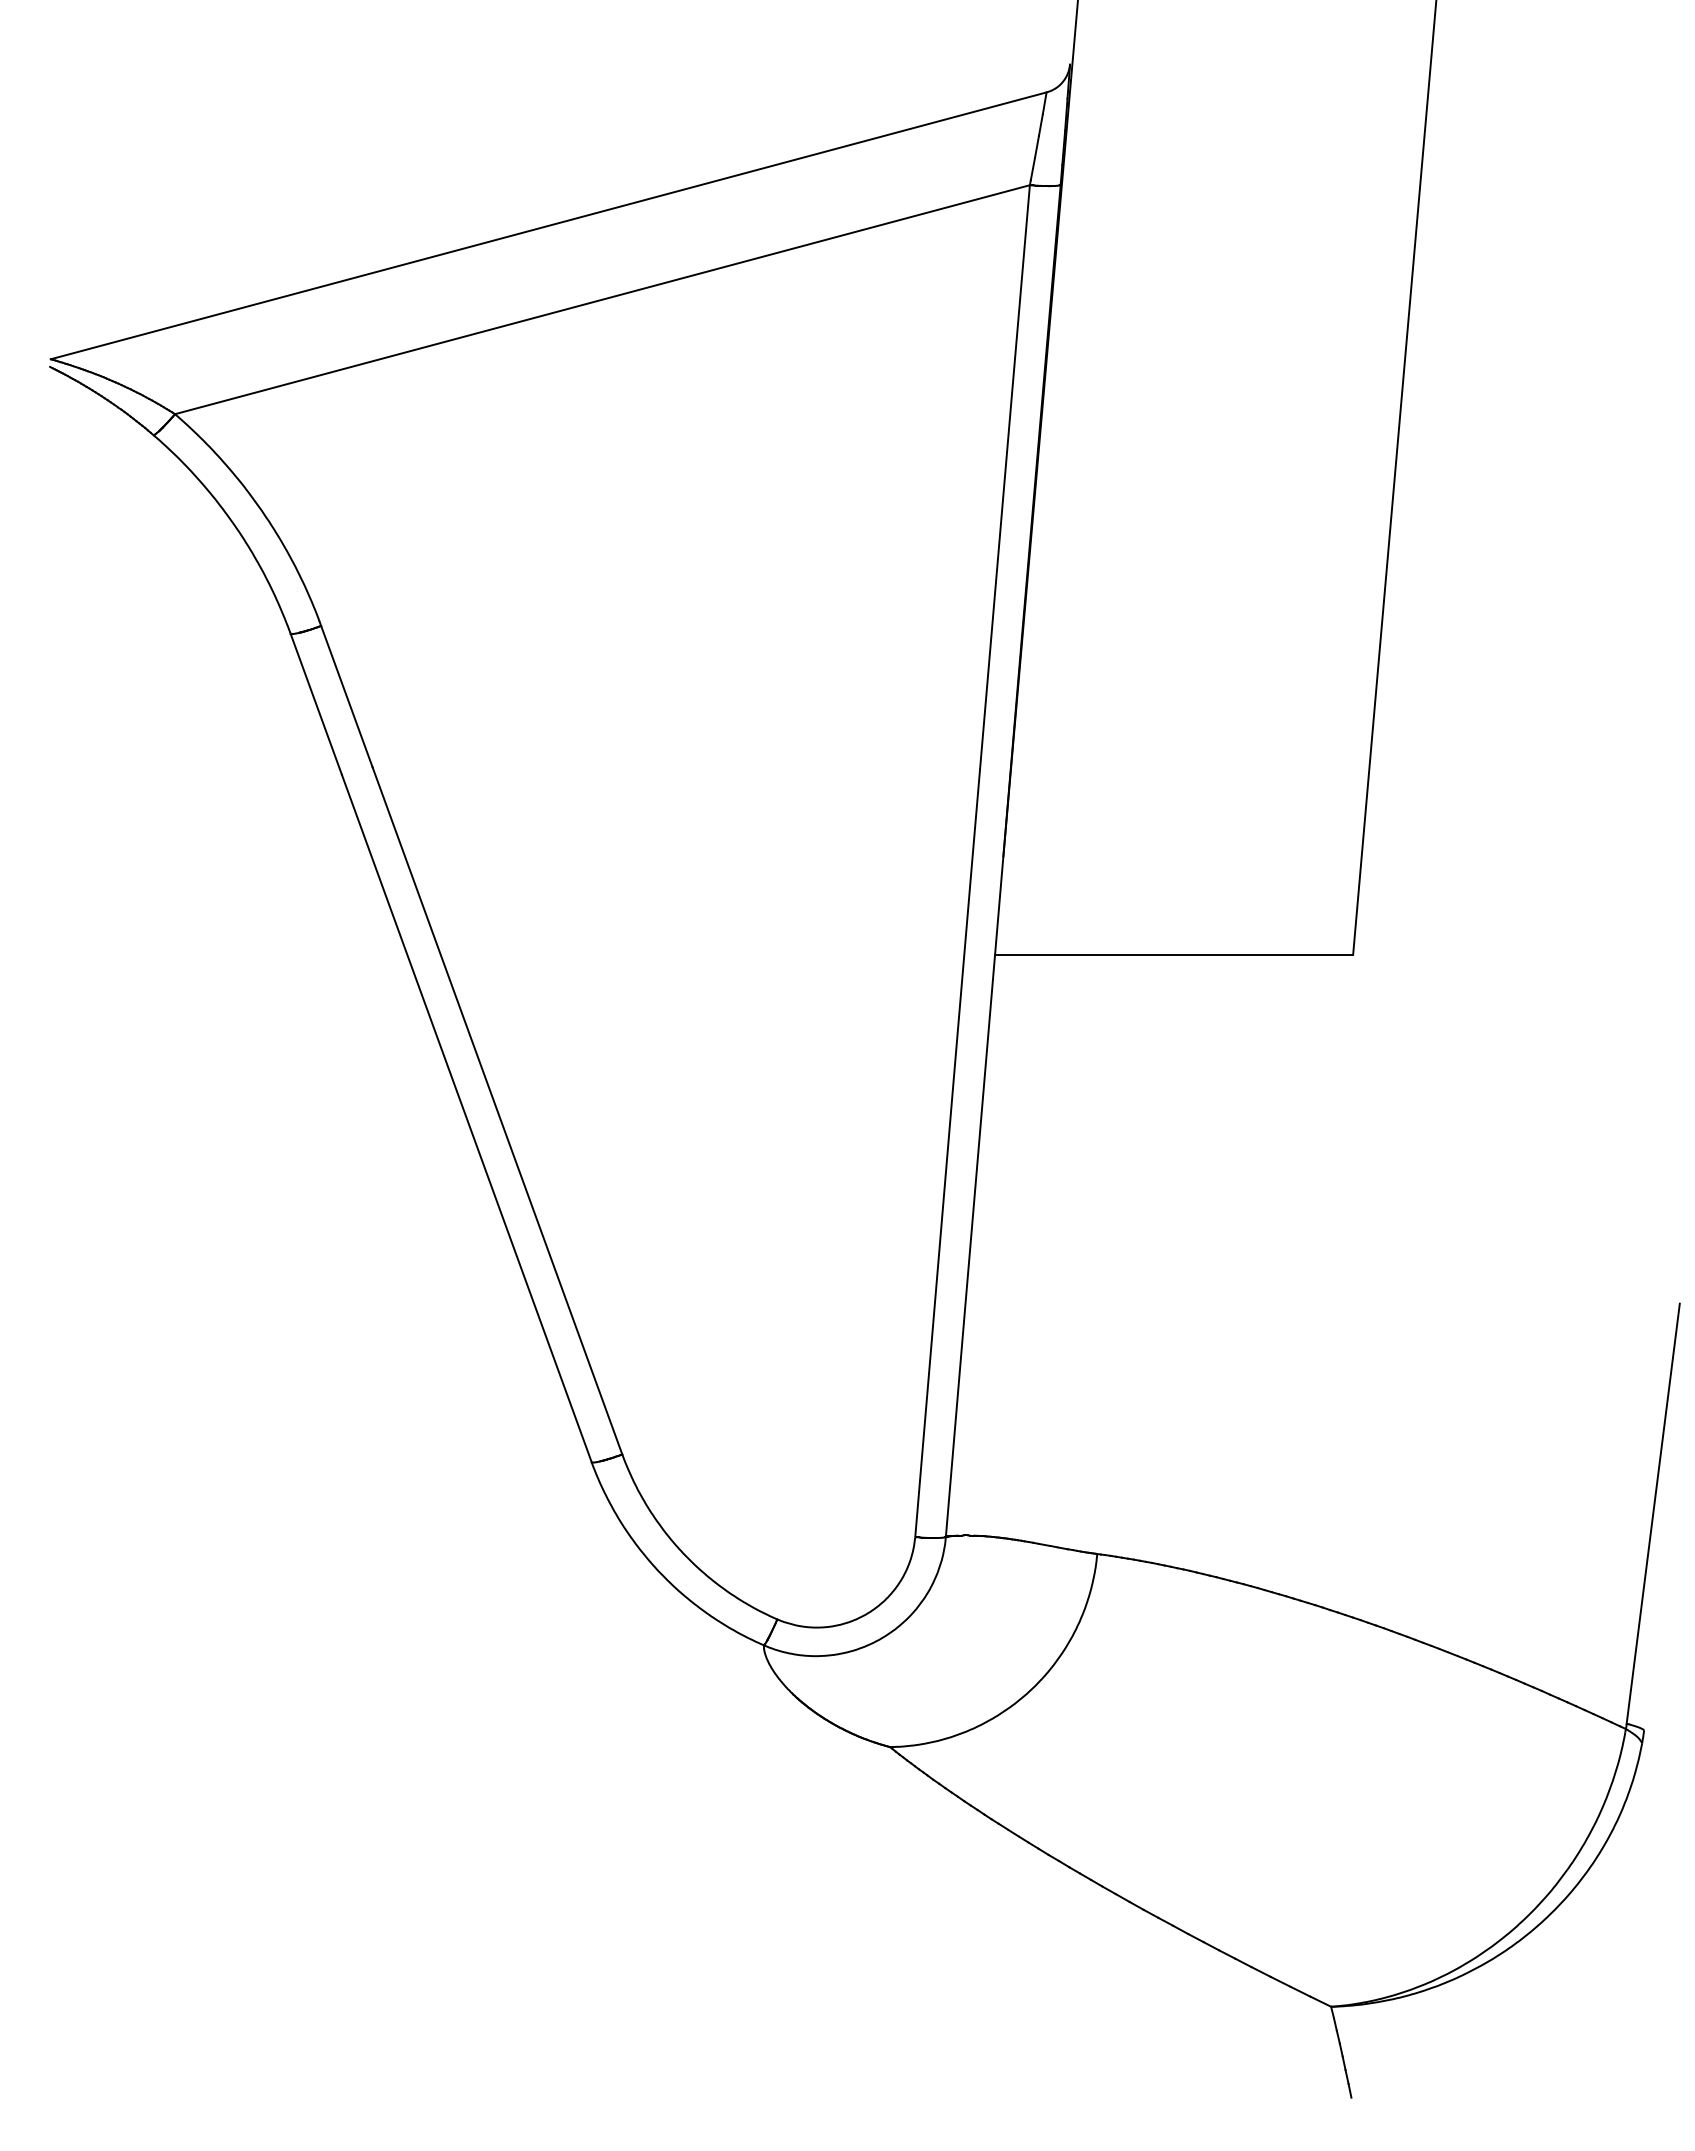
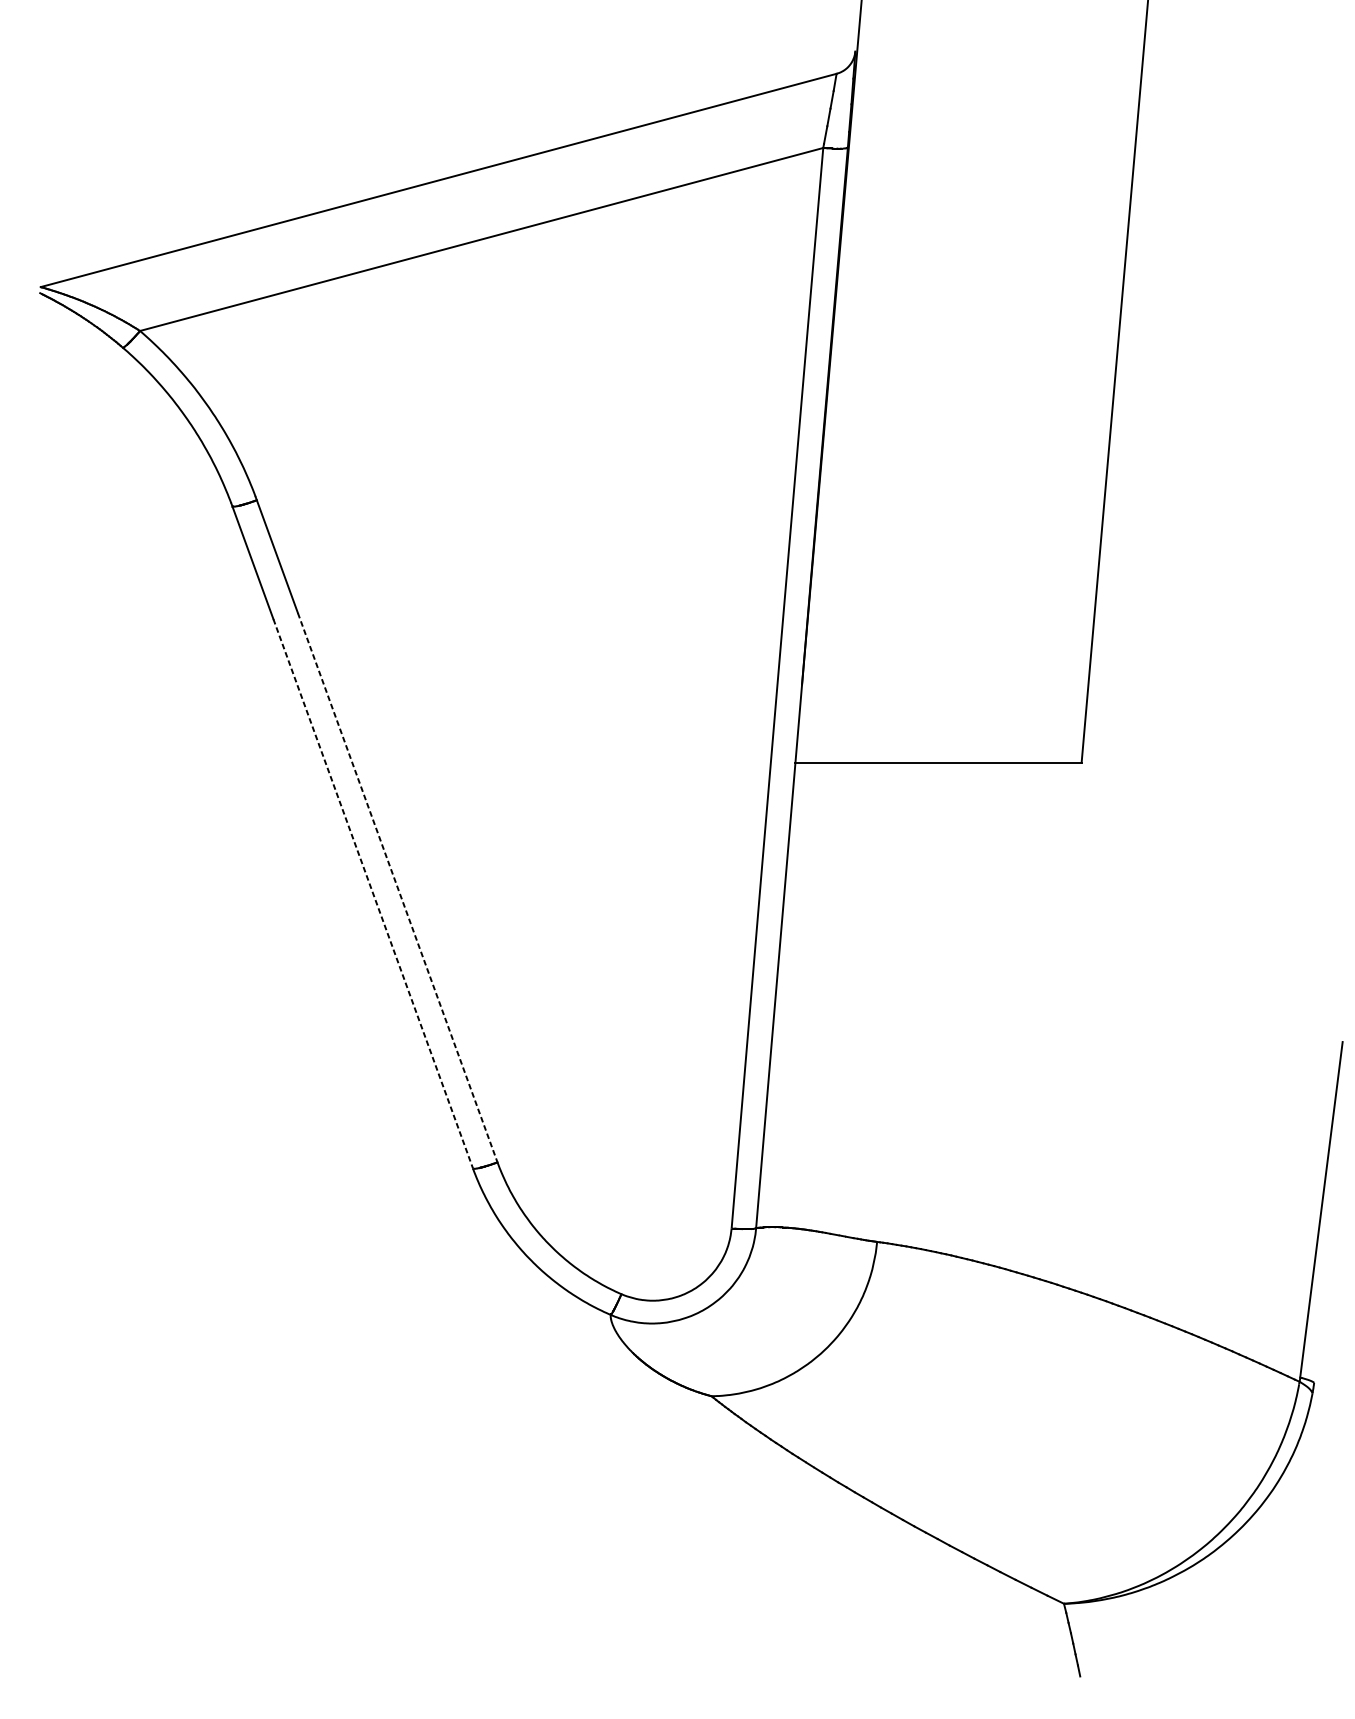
line: (497, 1110) -> (397, 887), solid -> dashed
line: (466, 1118) -> (373, 893), solid -> dashed

